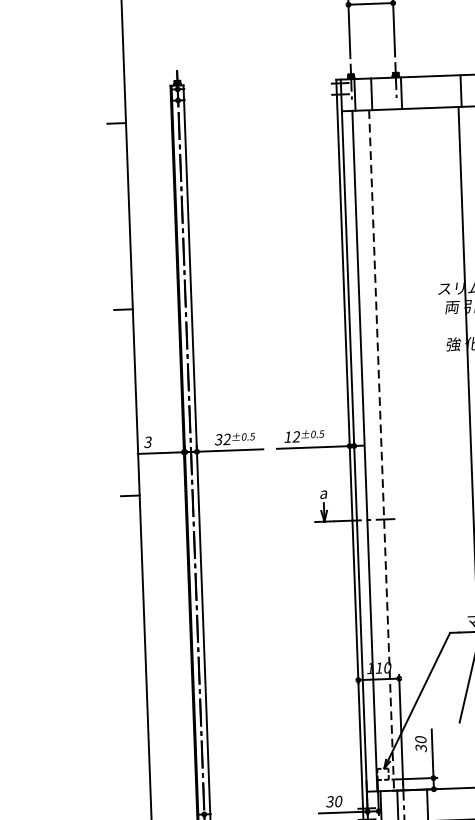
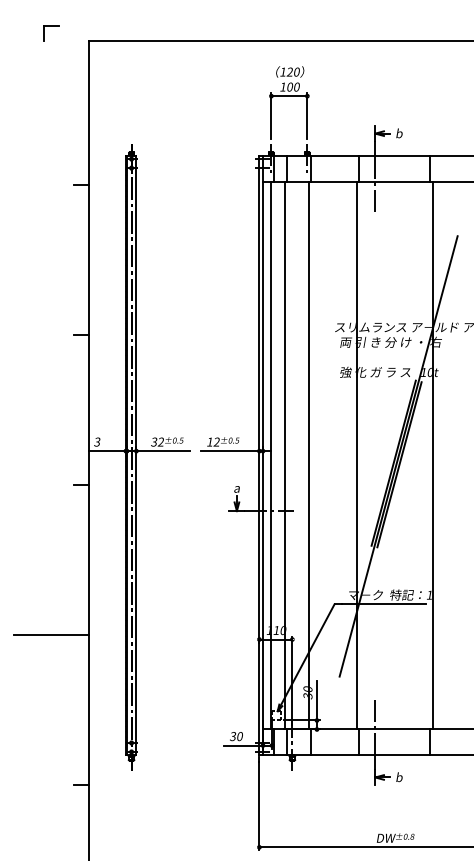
line: (410, 449) -> (308, 455), added
line: (381, 450) -> (284, 455), dashed -> solid
line: (99, 683) -> (51, 634), added

